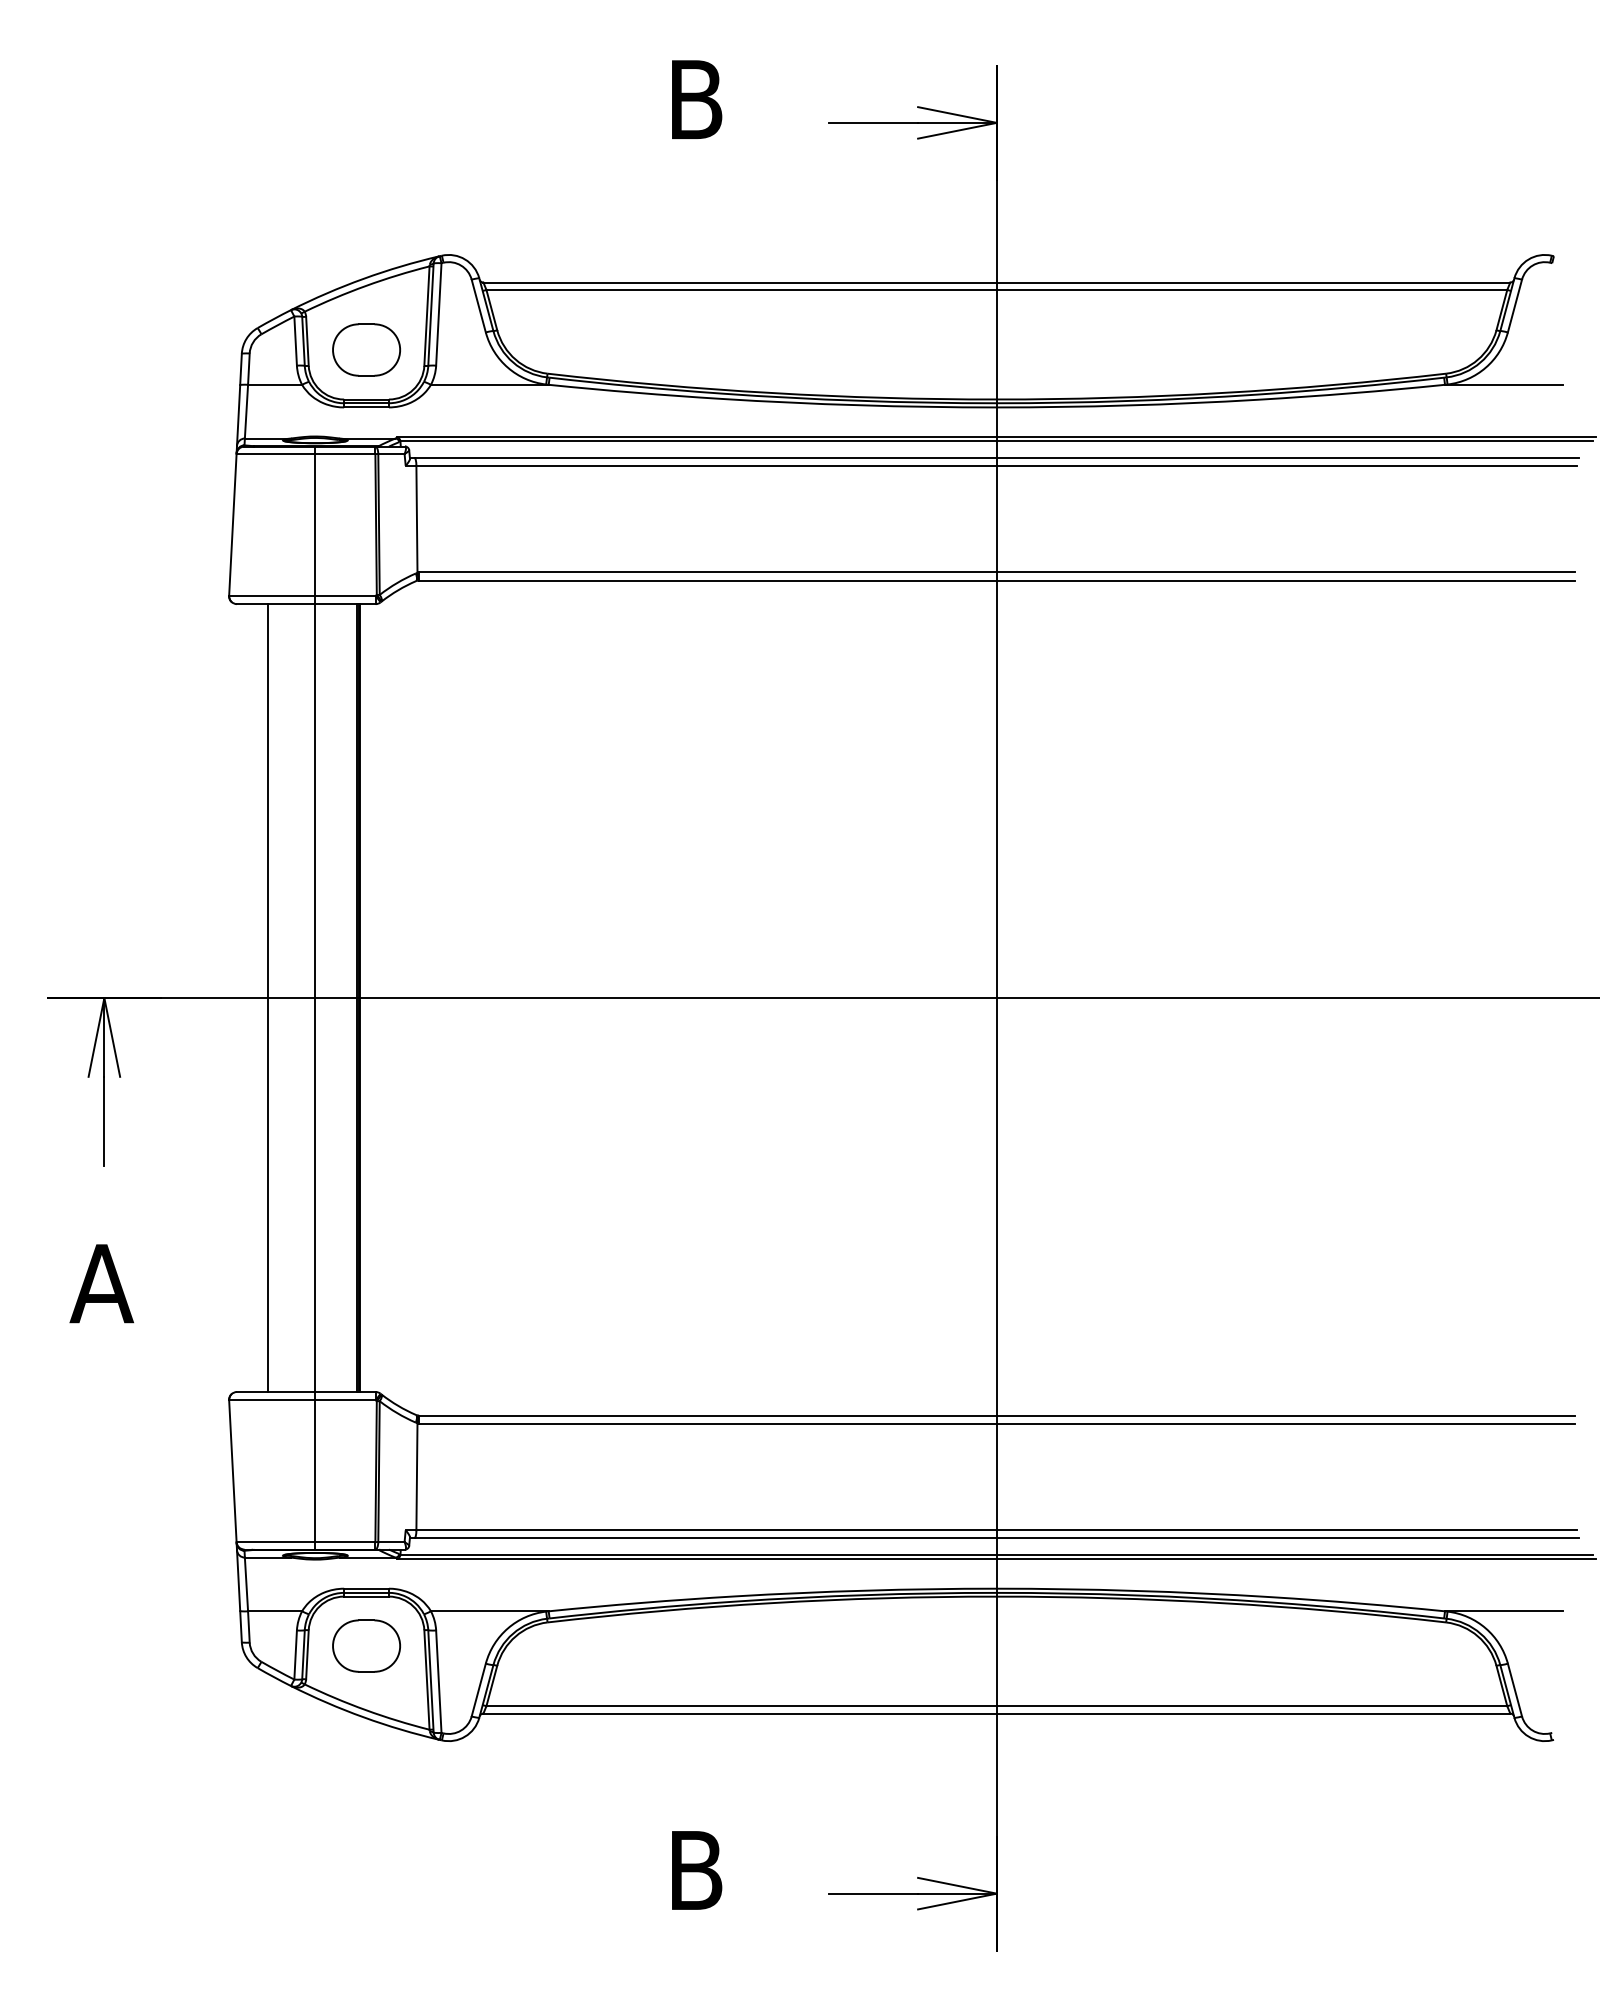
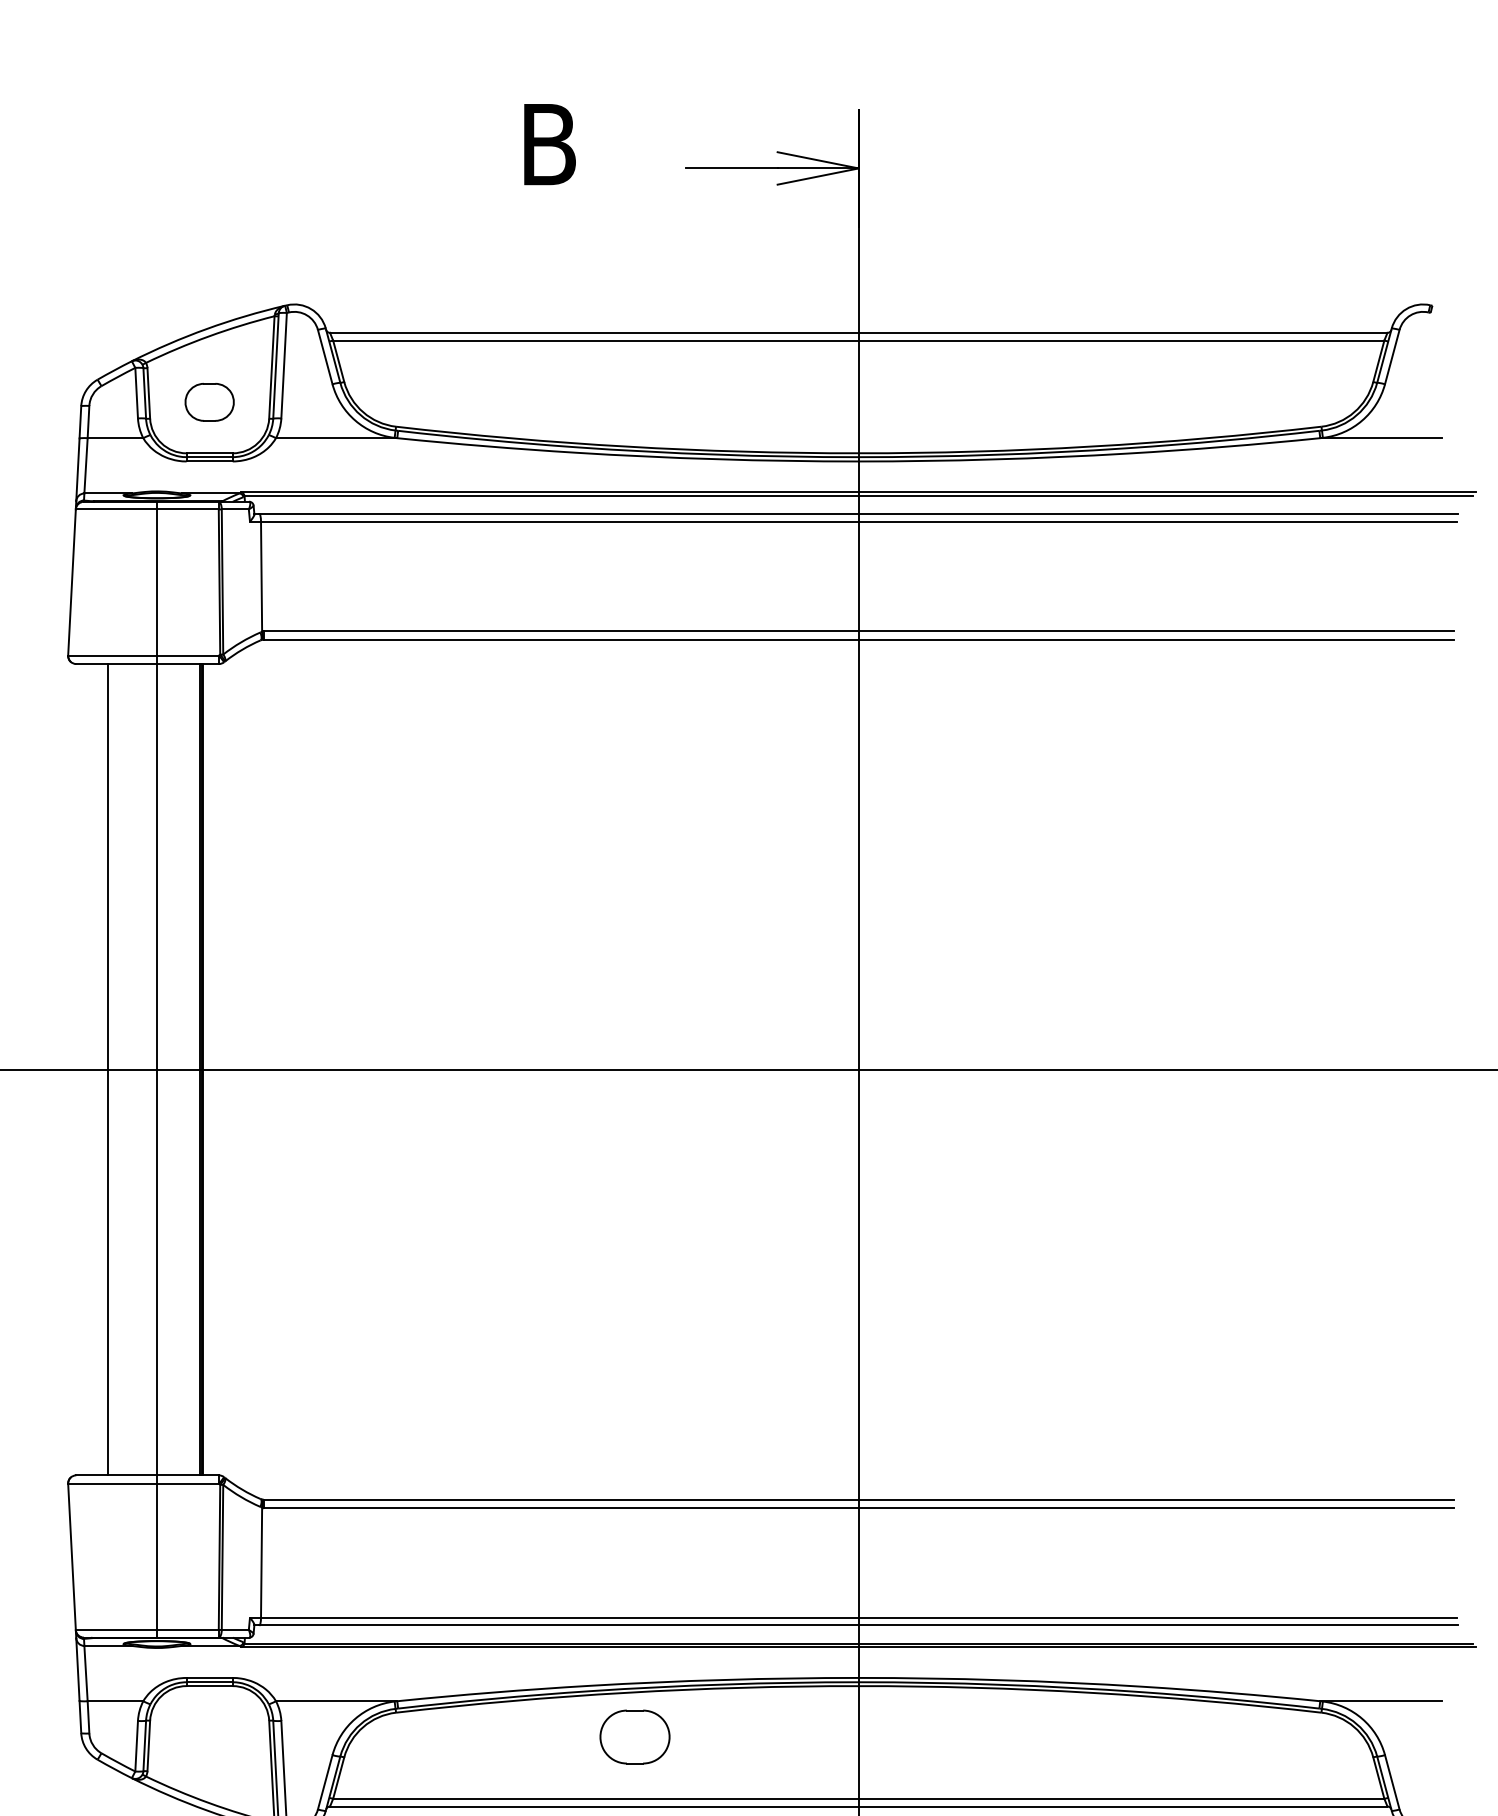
part: (366, 349) -> (209, 401), size x0.7
part: (366, 1645) -> (634, 1736), moved

